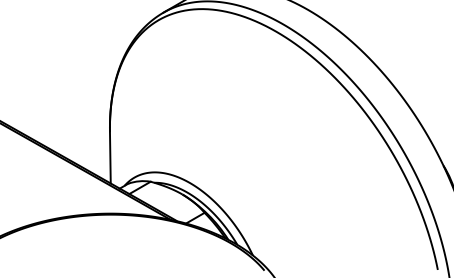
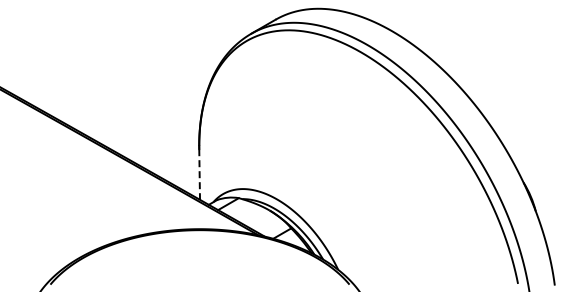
line: (110, 158) -> (199, 175), solid -> dashed

